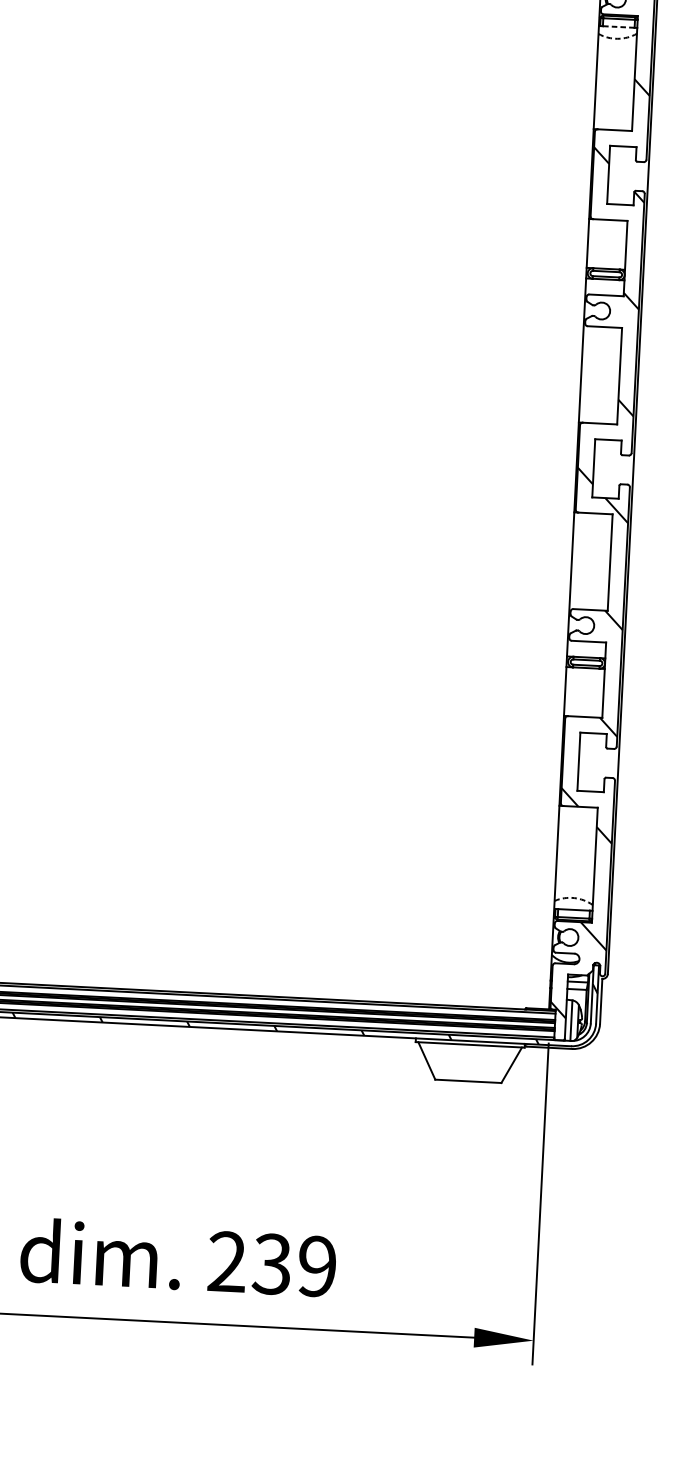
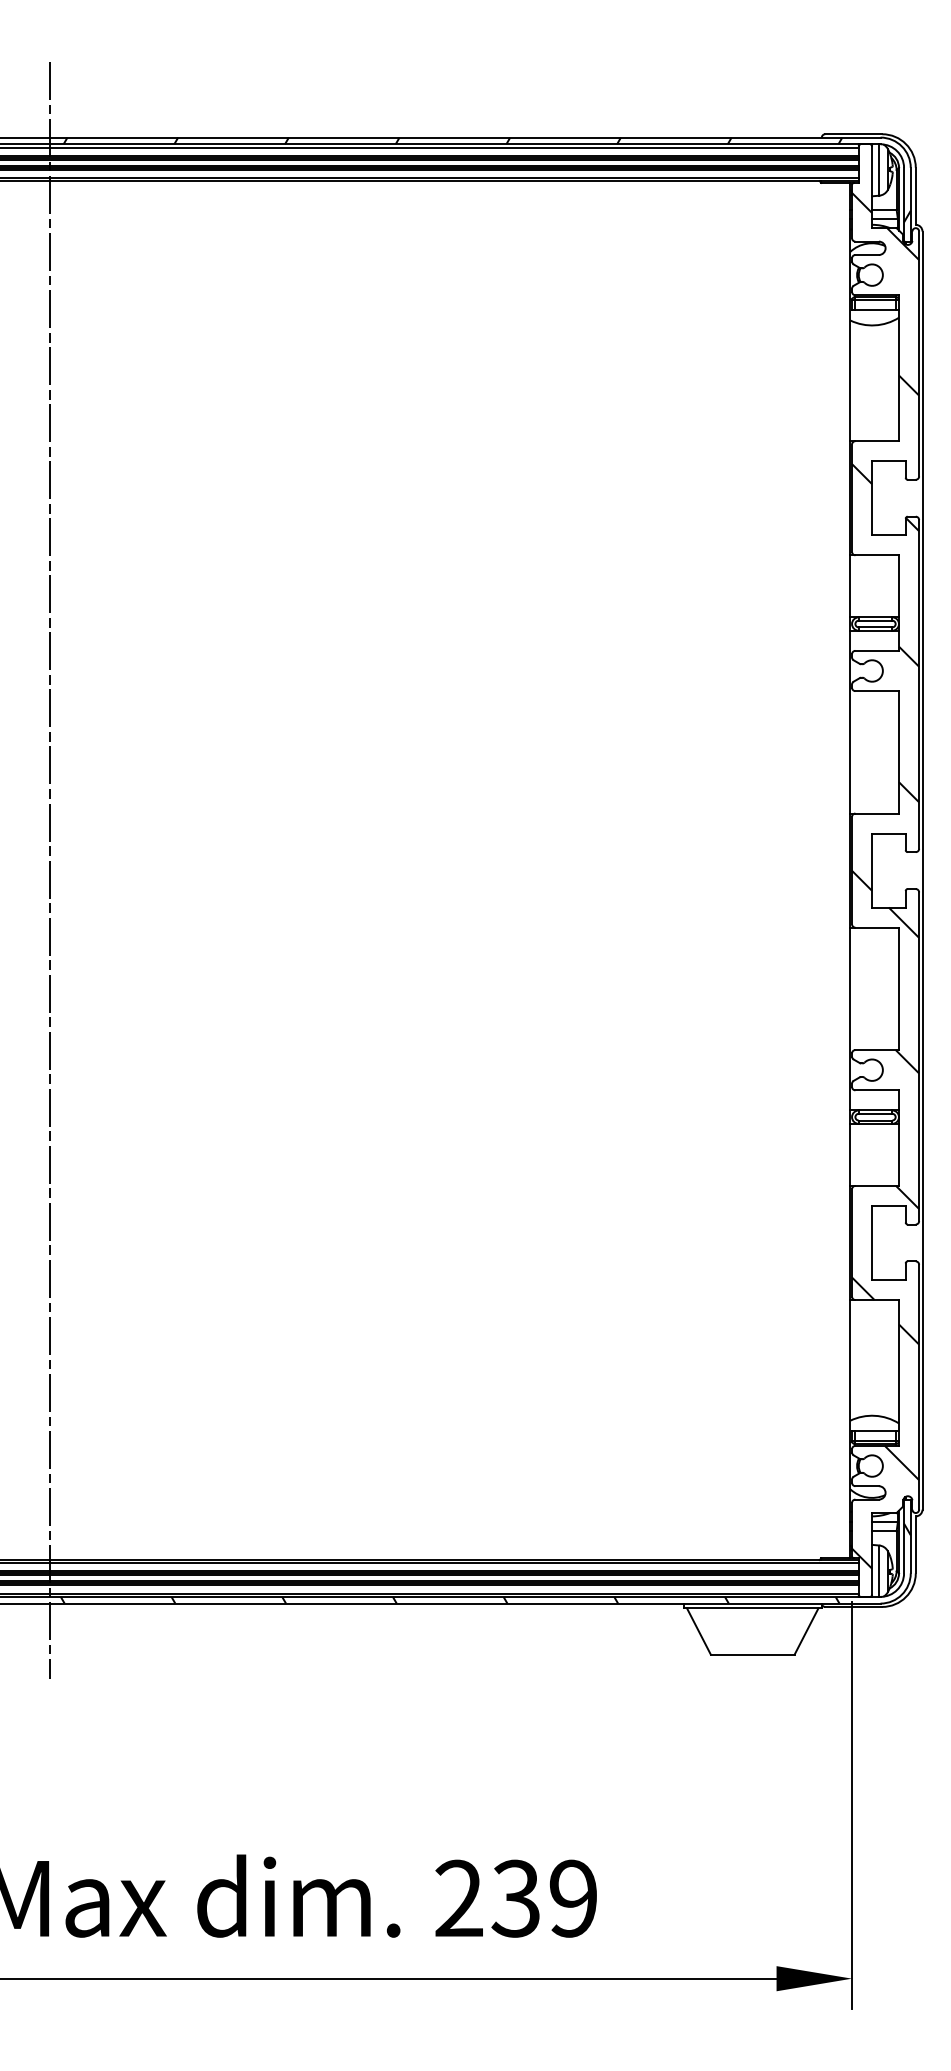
line: (618, 27) -> (875, 310), dashed -> solid
arc: (618, 38) -> (875, 325), dashed -> solid
arc: (574, 897) -> (875, 1415), dashed -> solid

